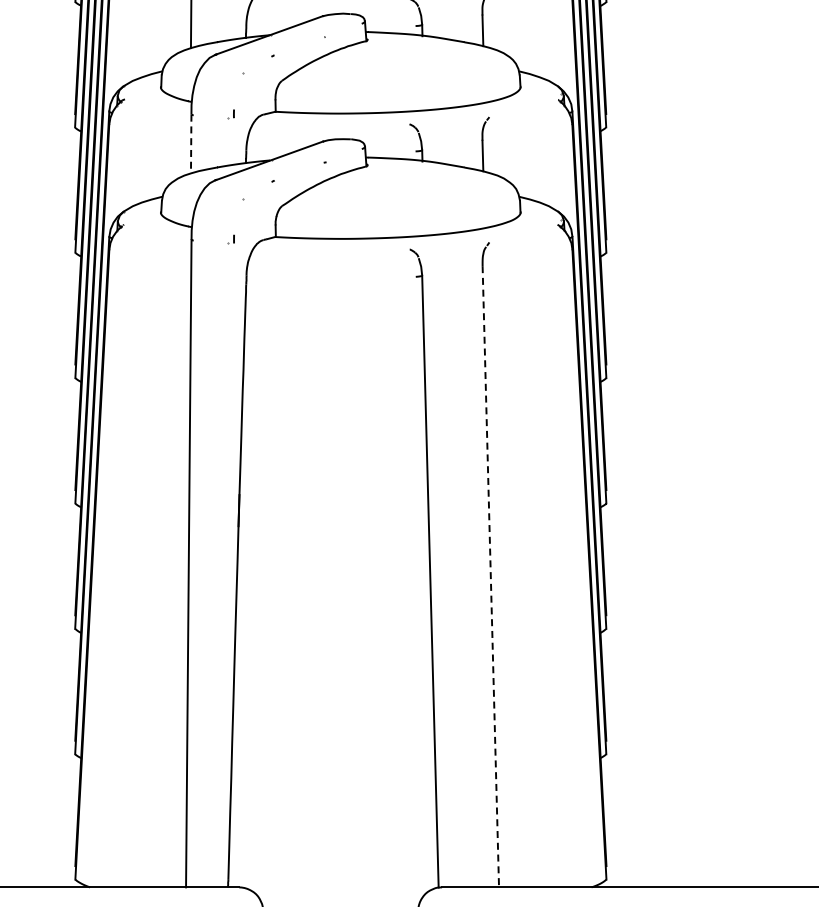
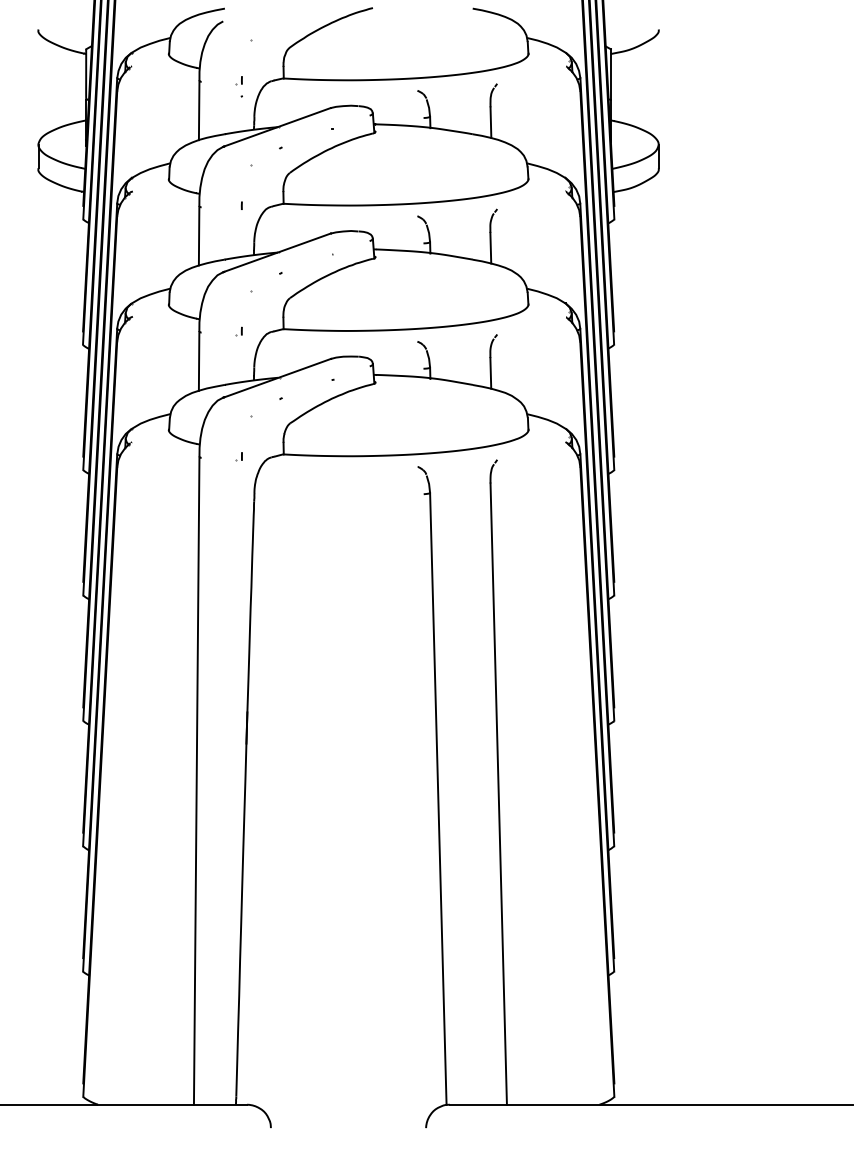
line: (191, 144) -> (199, 361), dashed -> solid
line: (490, 577) -> (498, 794), dashed -> solid

